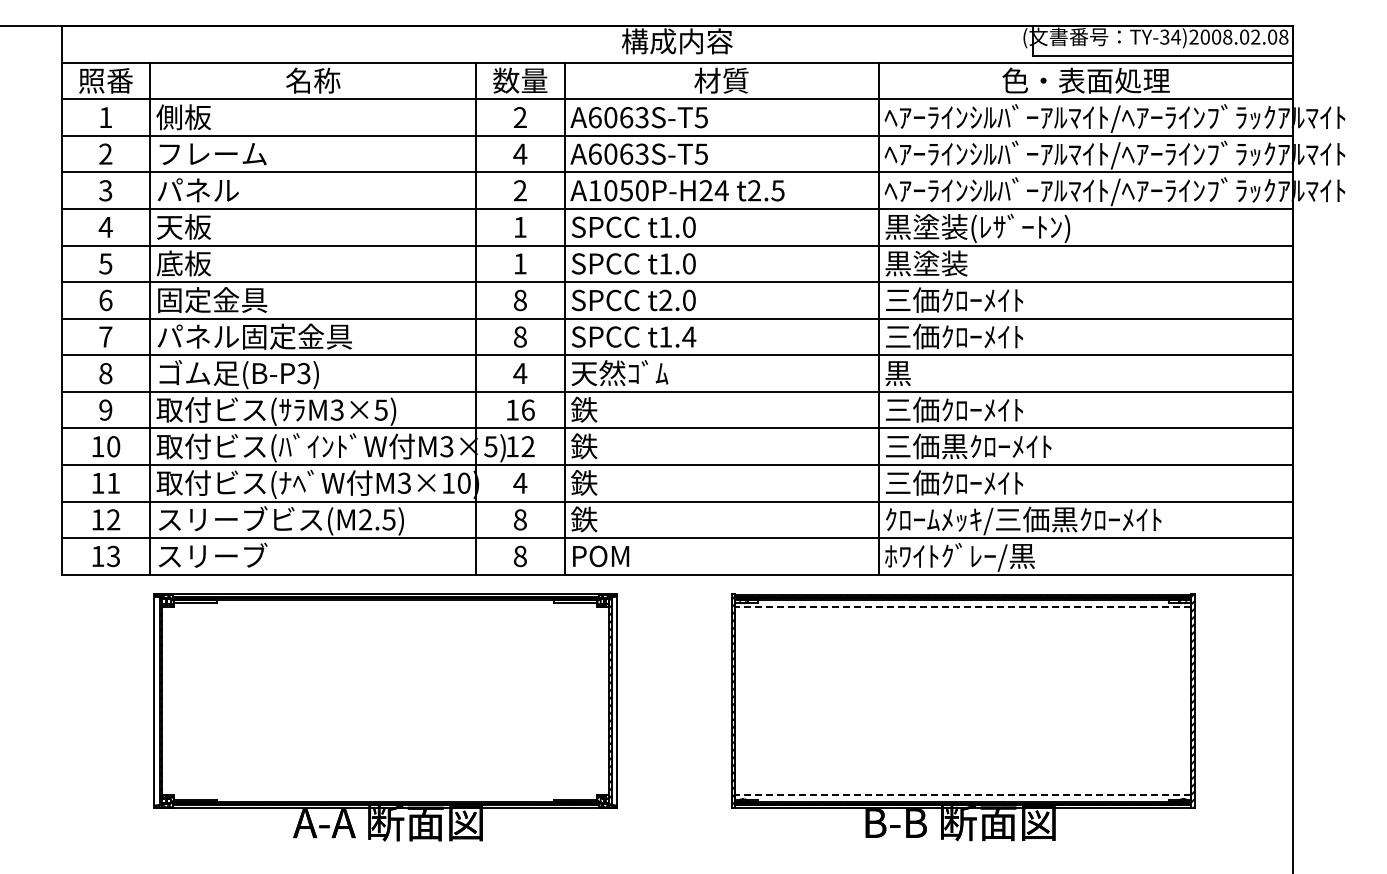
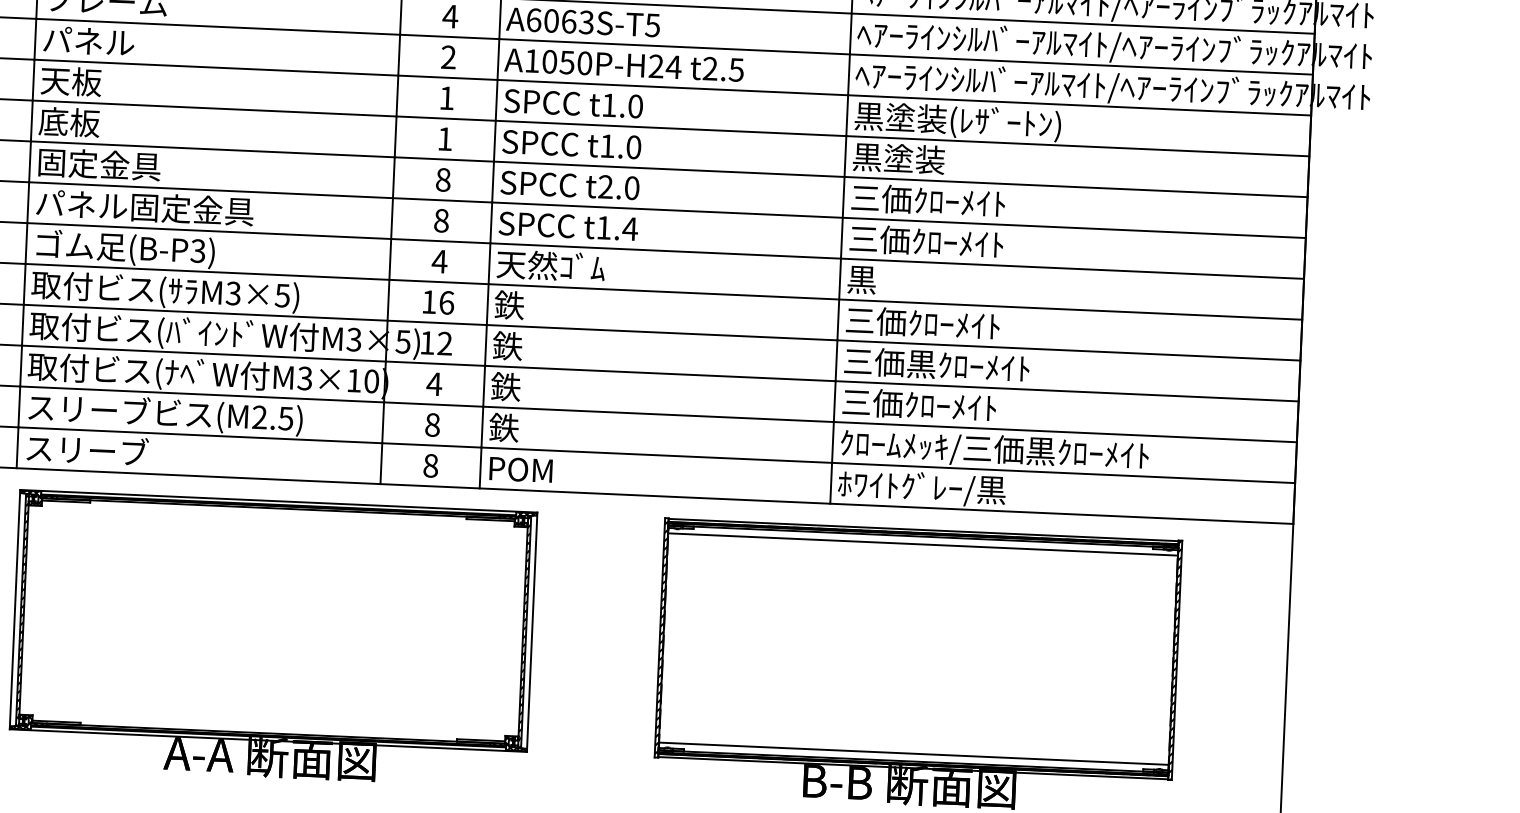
line: (962, 607) -> (922, 544), dashed -> solid
line: (962, 794) -> (913, 753), dashed -> solid

